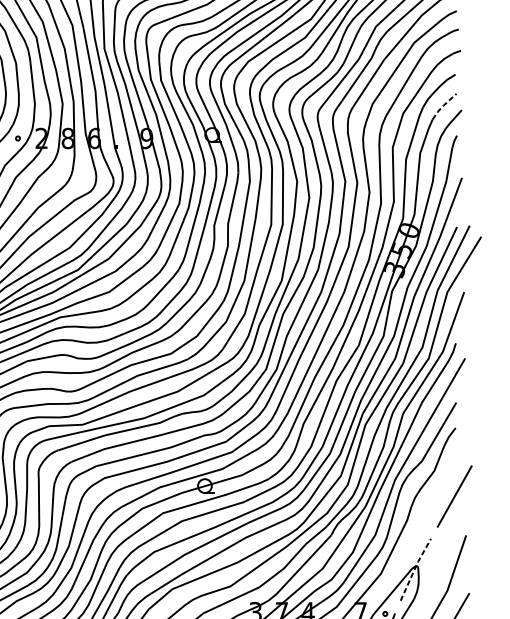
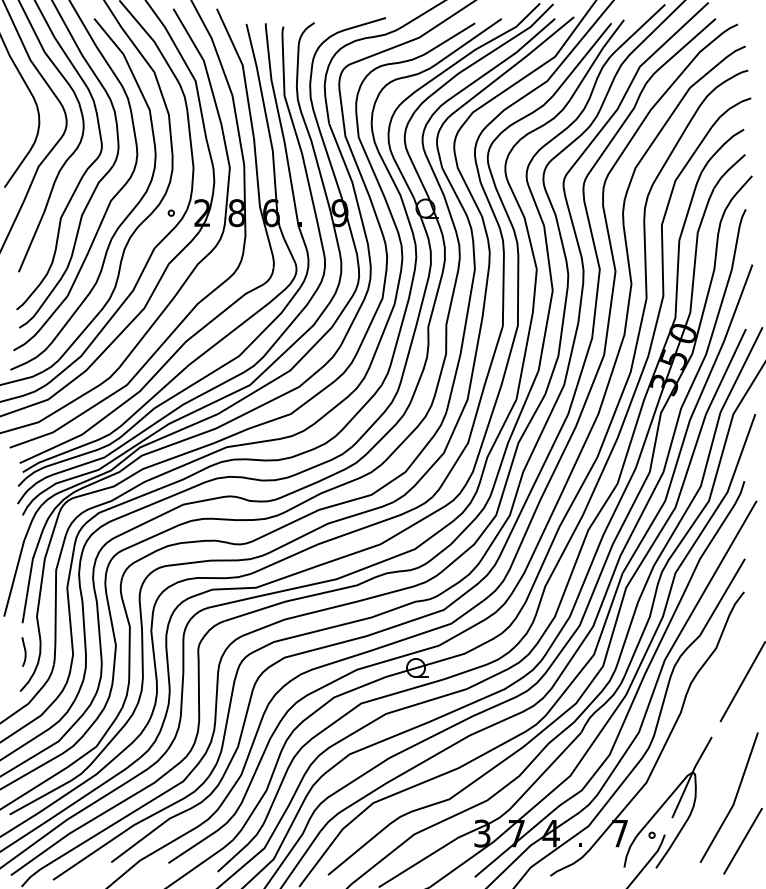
line: (443, 105) -> (728, 170), dashed -> solid
line: (415, 568) -> (691, 775), dashed -> solid

